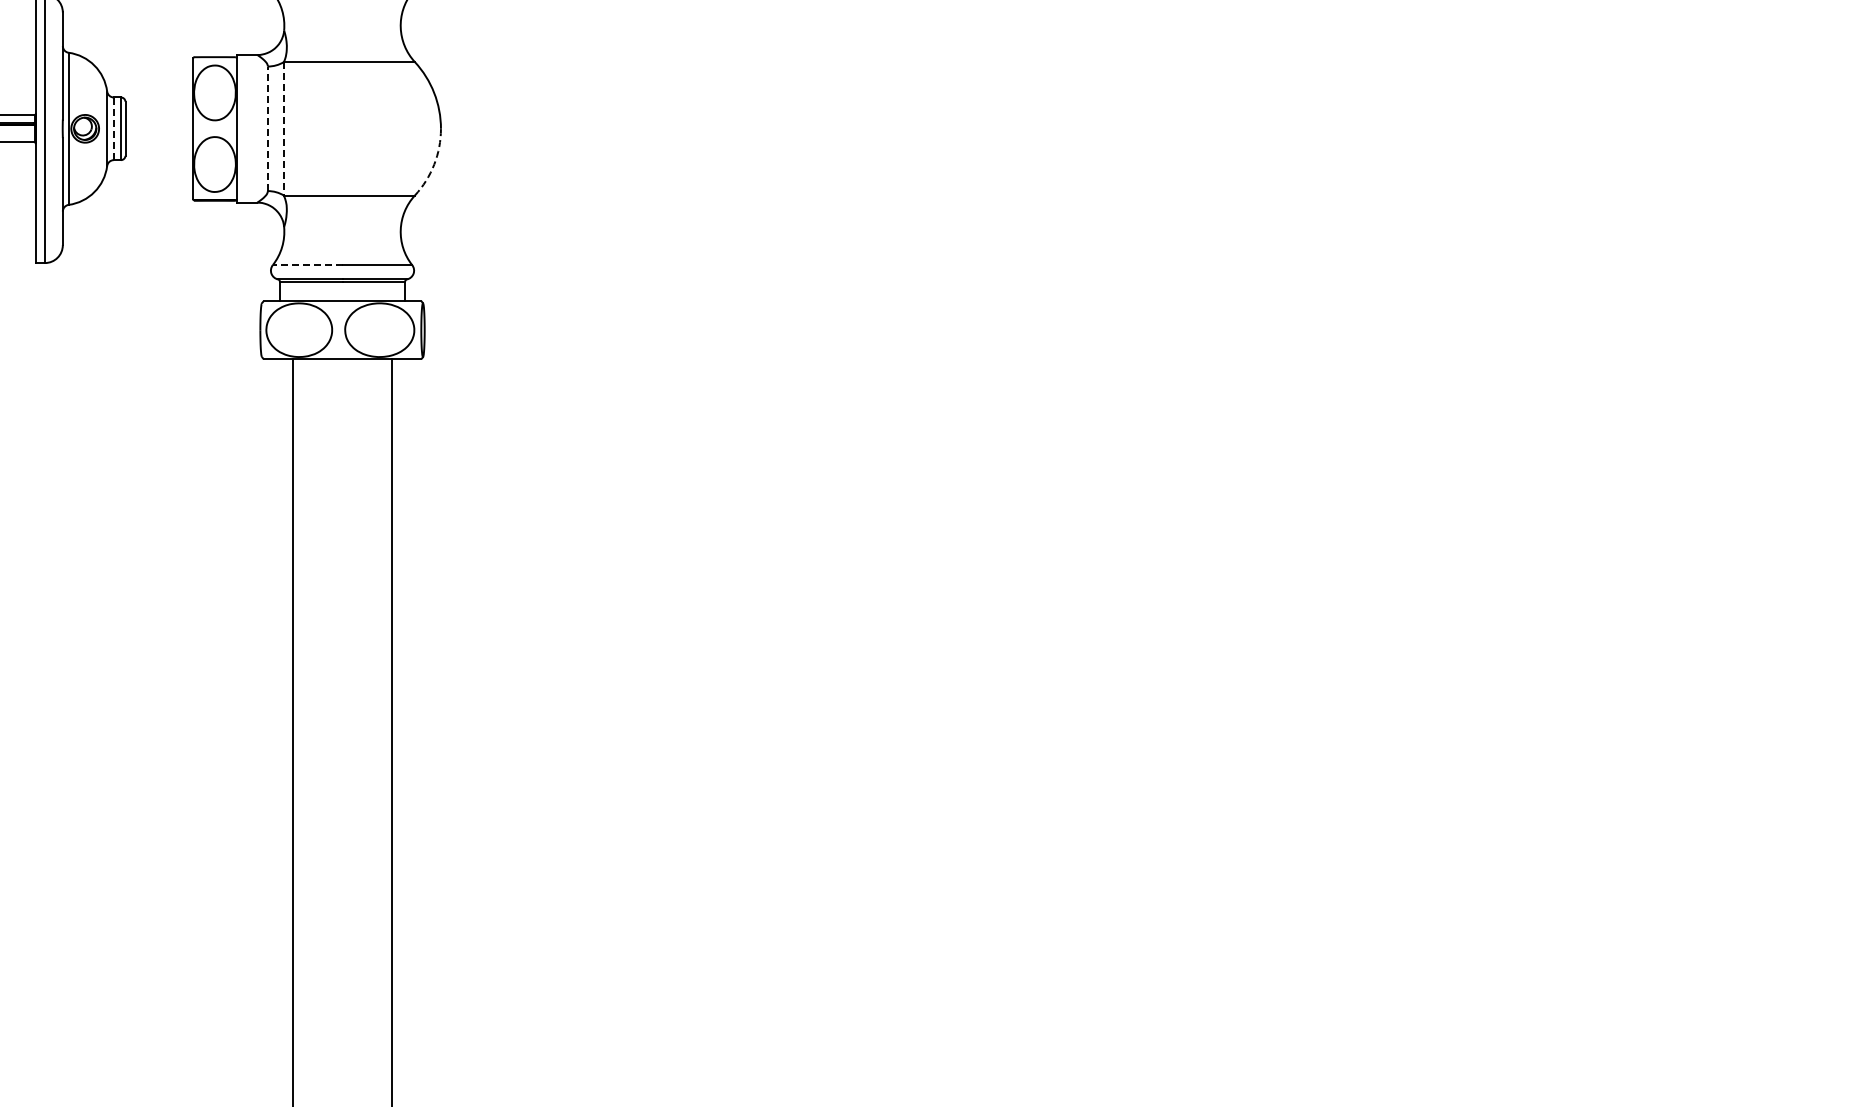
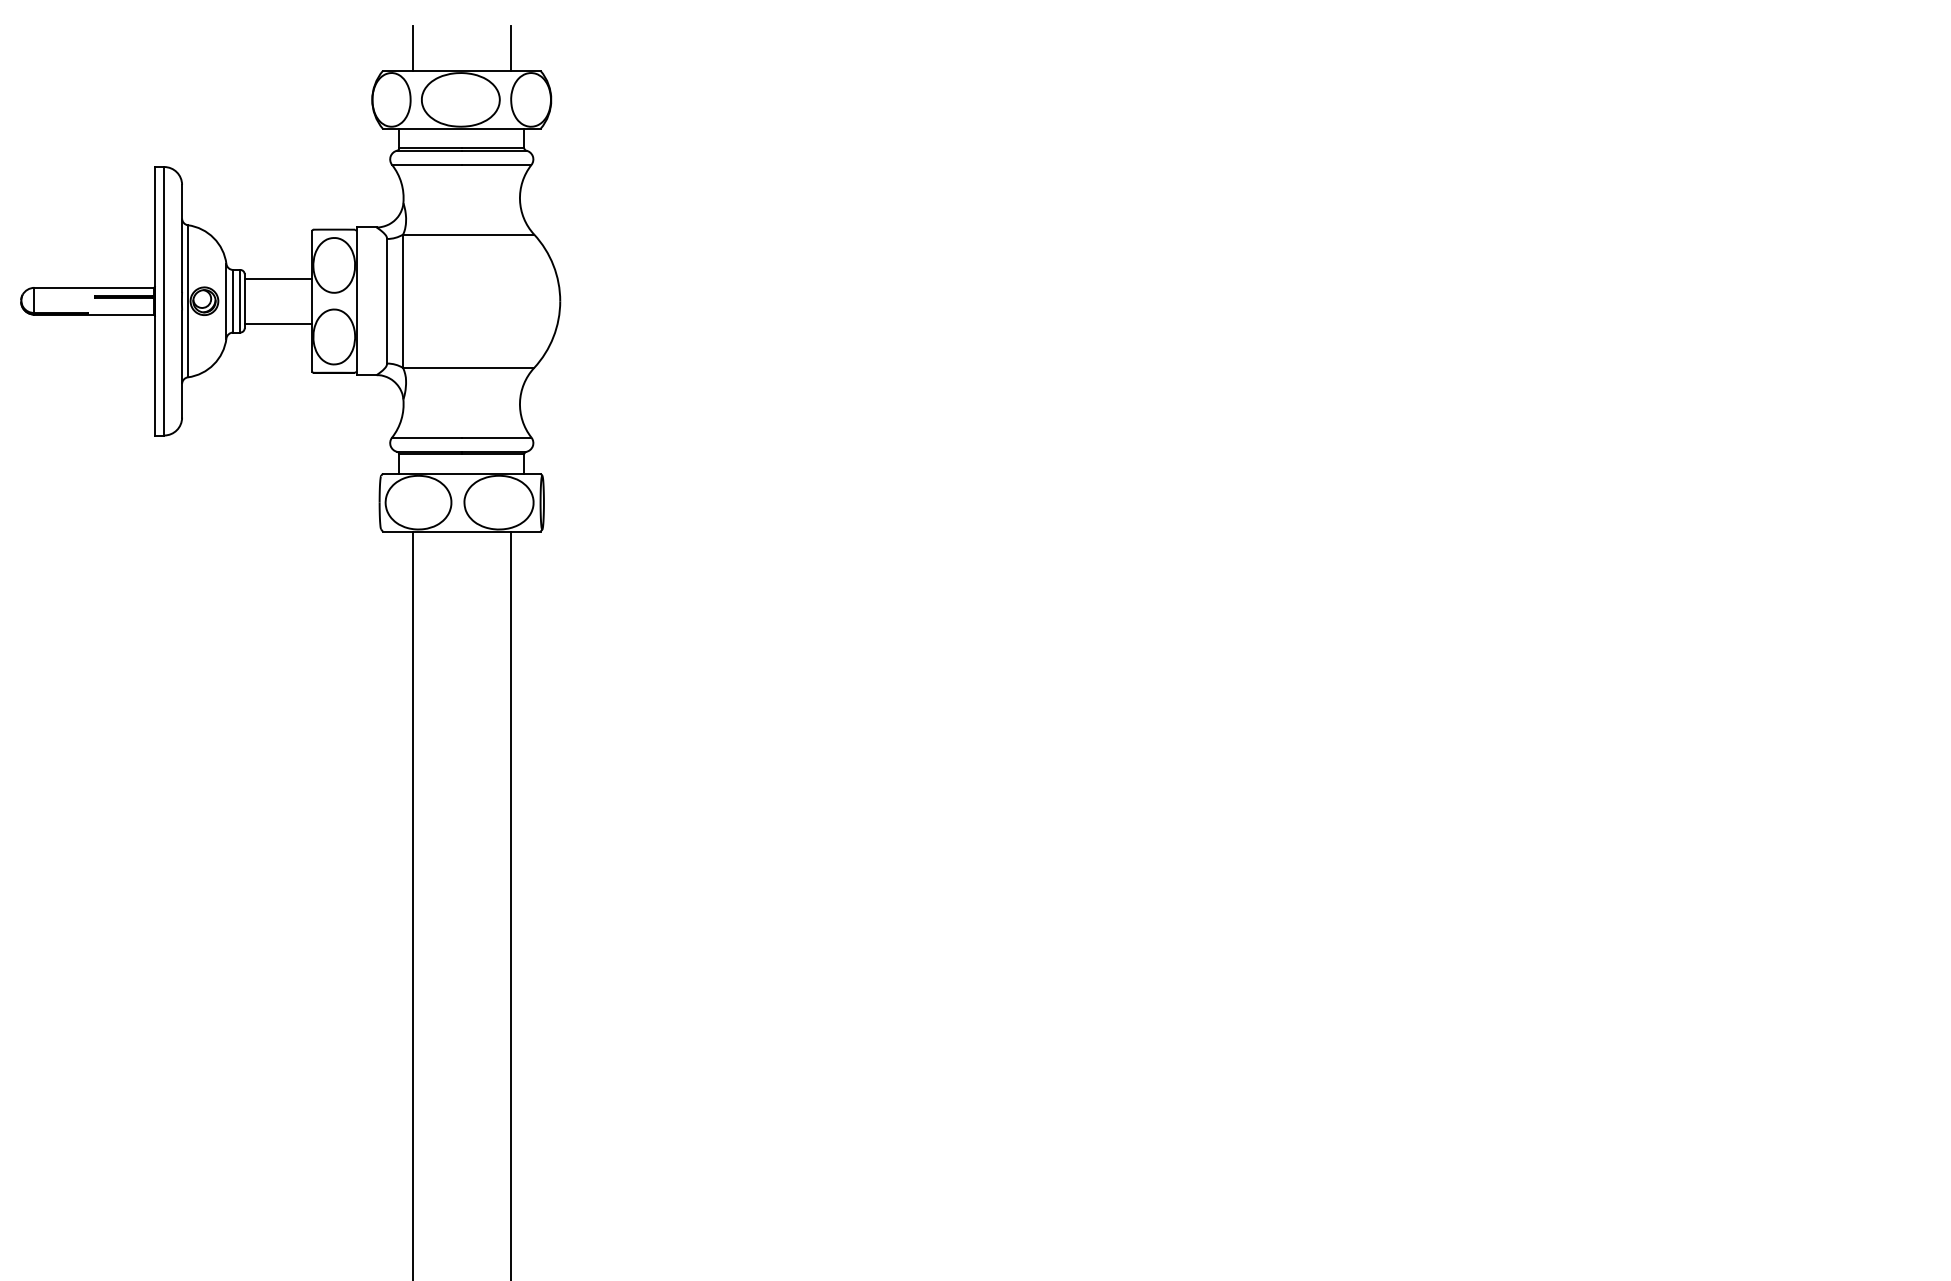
line: (158, 106) -> (277, 278), added
line: (114, 128) -> (233, 300), dashed -> solid
line: (268, 128) -> (387, 300), dashed -> solid
line: (284, 129) -> (403, 301), dashed -> solid
line: (158, 151) -> (277, 323), added
arc: (434, 165) -> (553, 337), dashed -> solid
line: (307, 265) -> (426, 437), dashed -> solid

